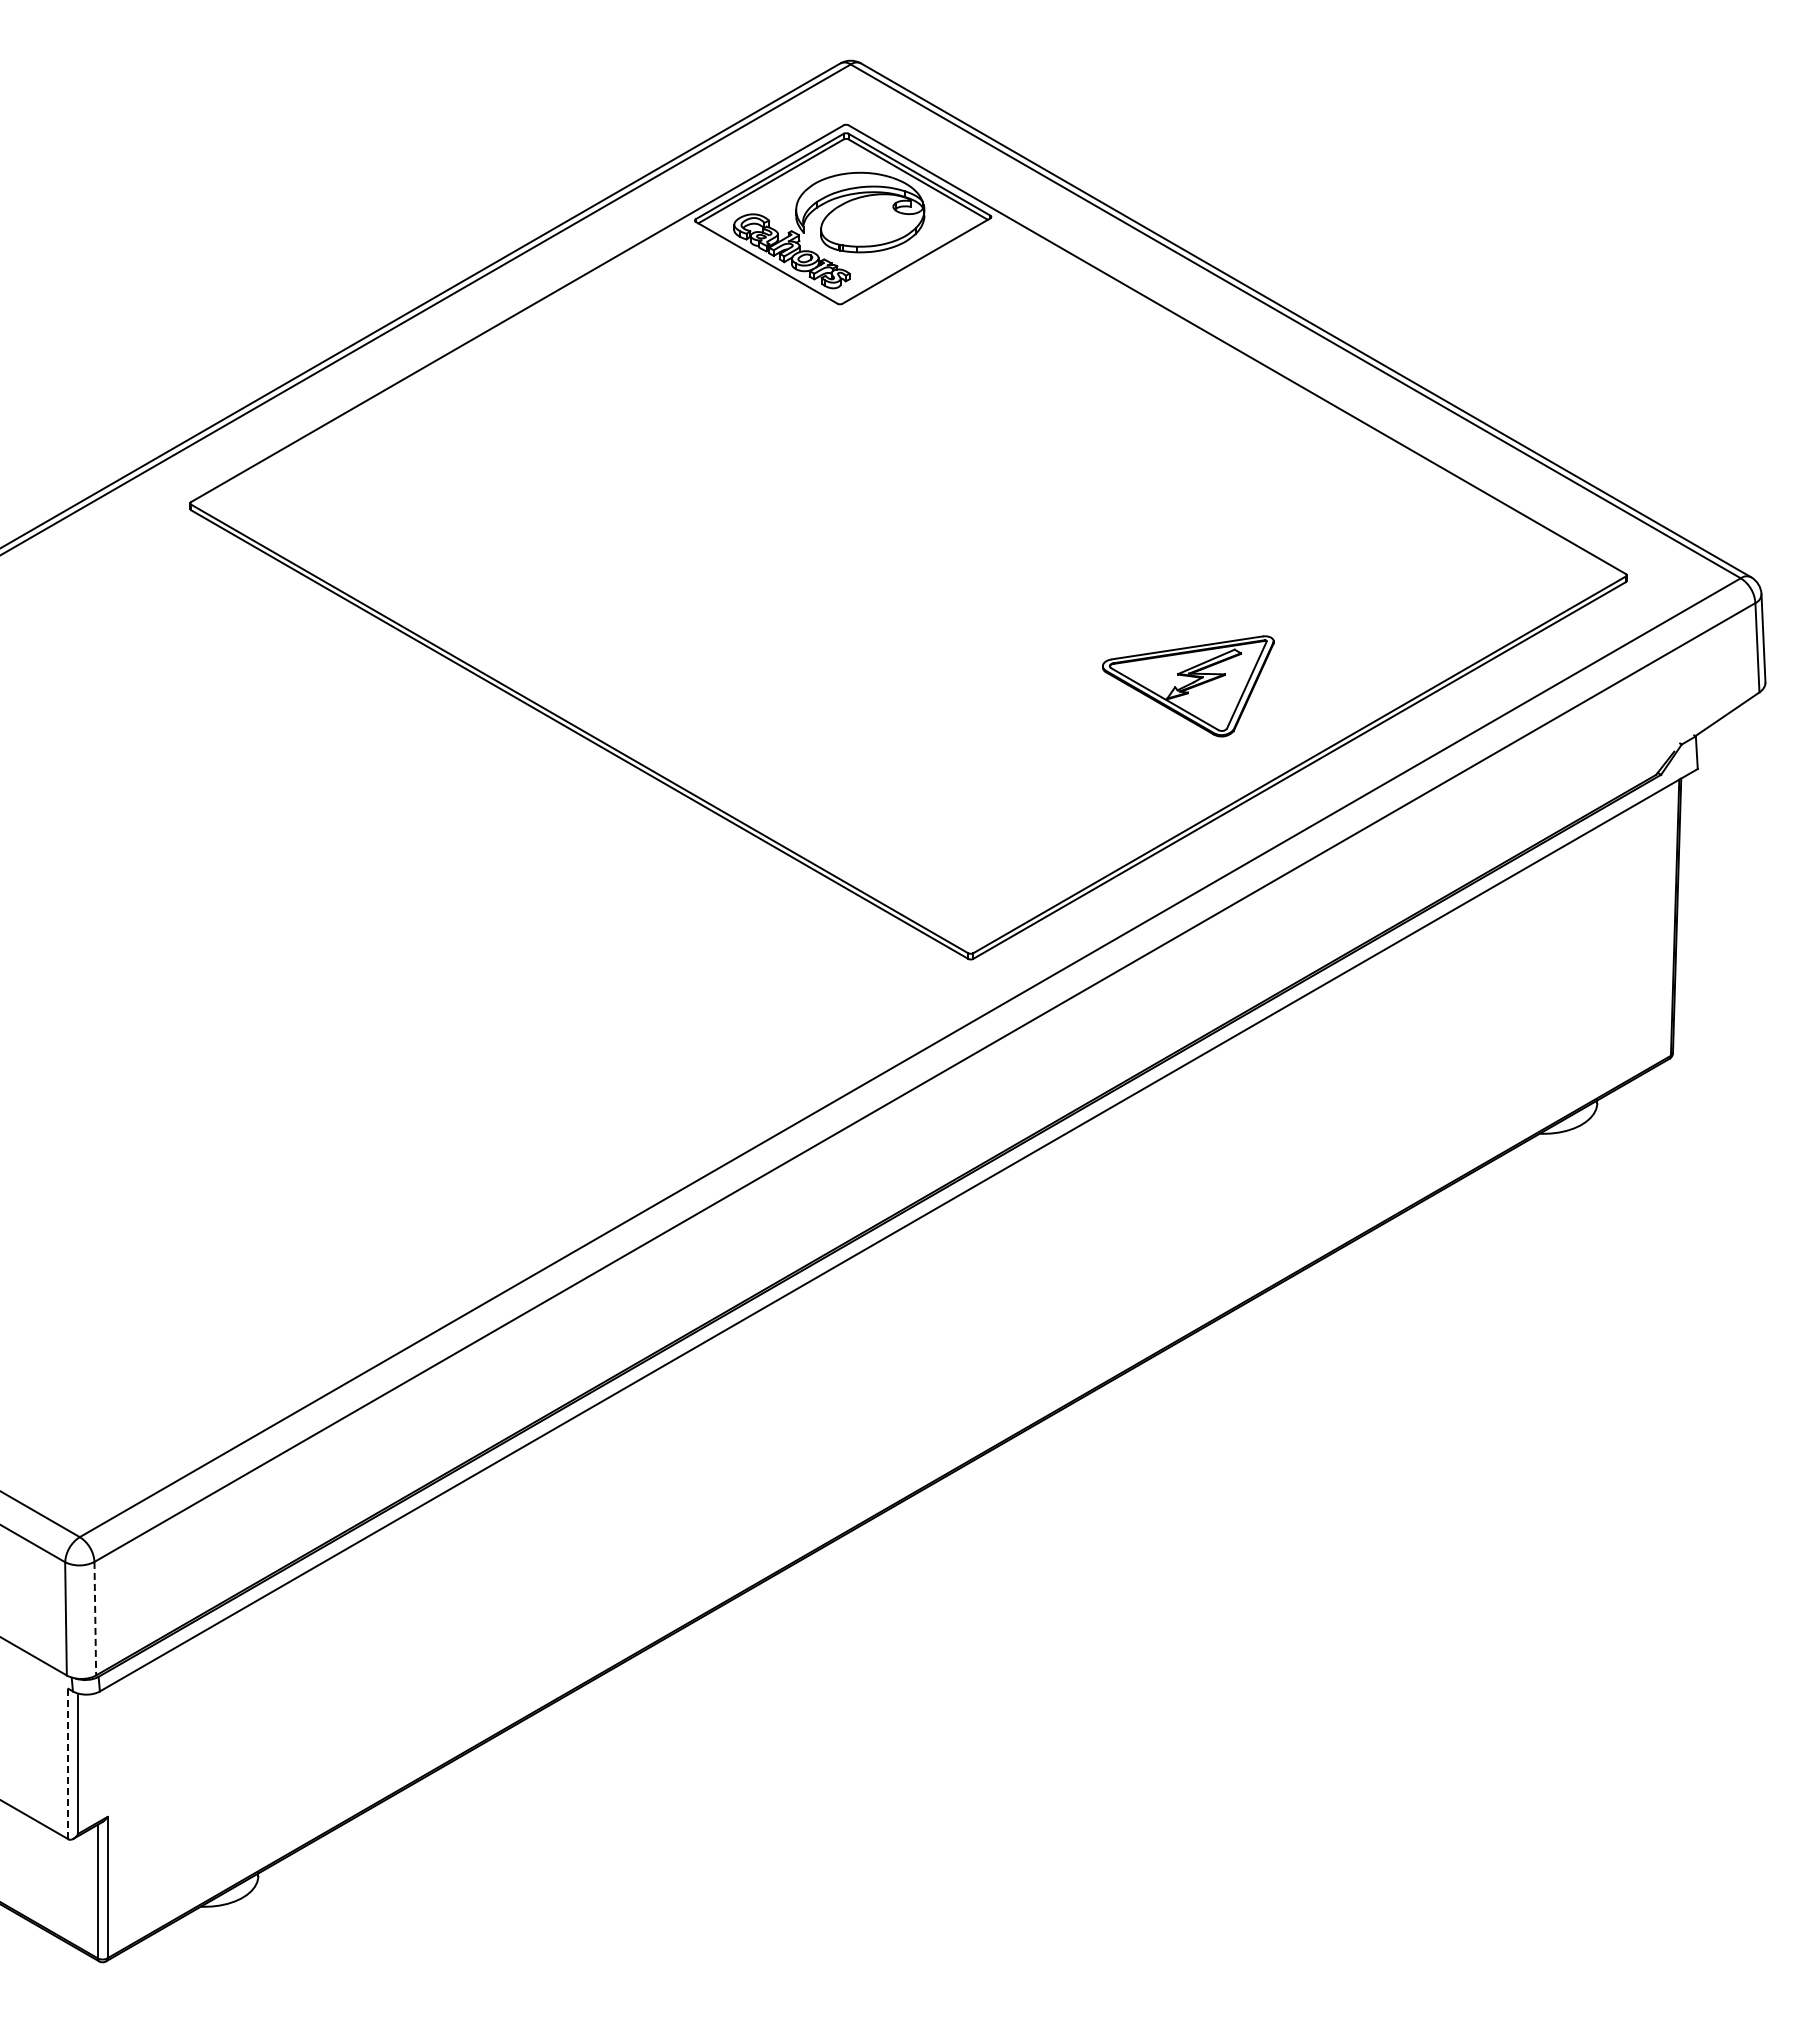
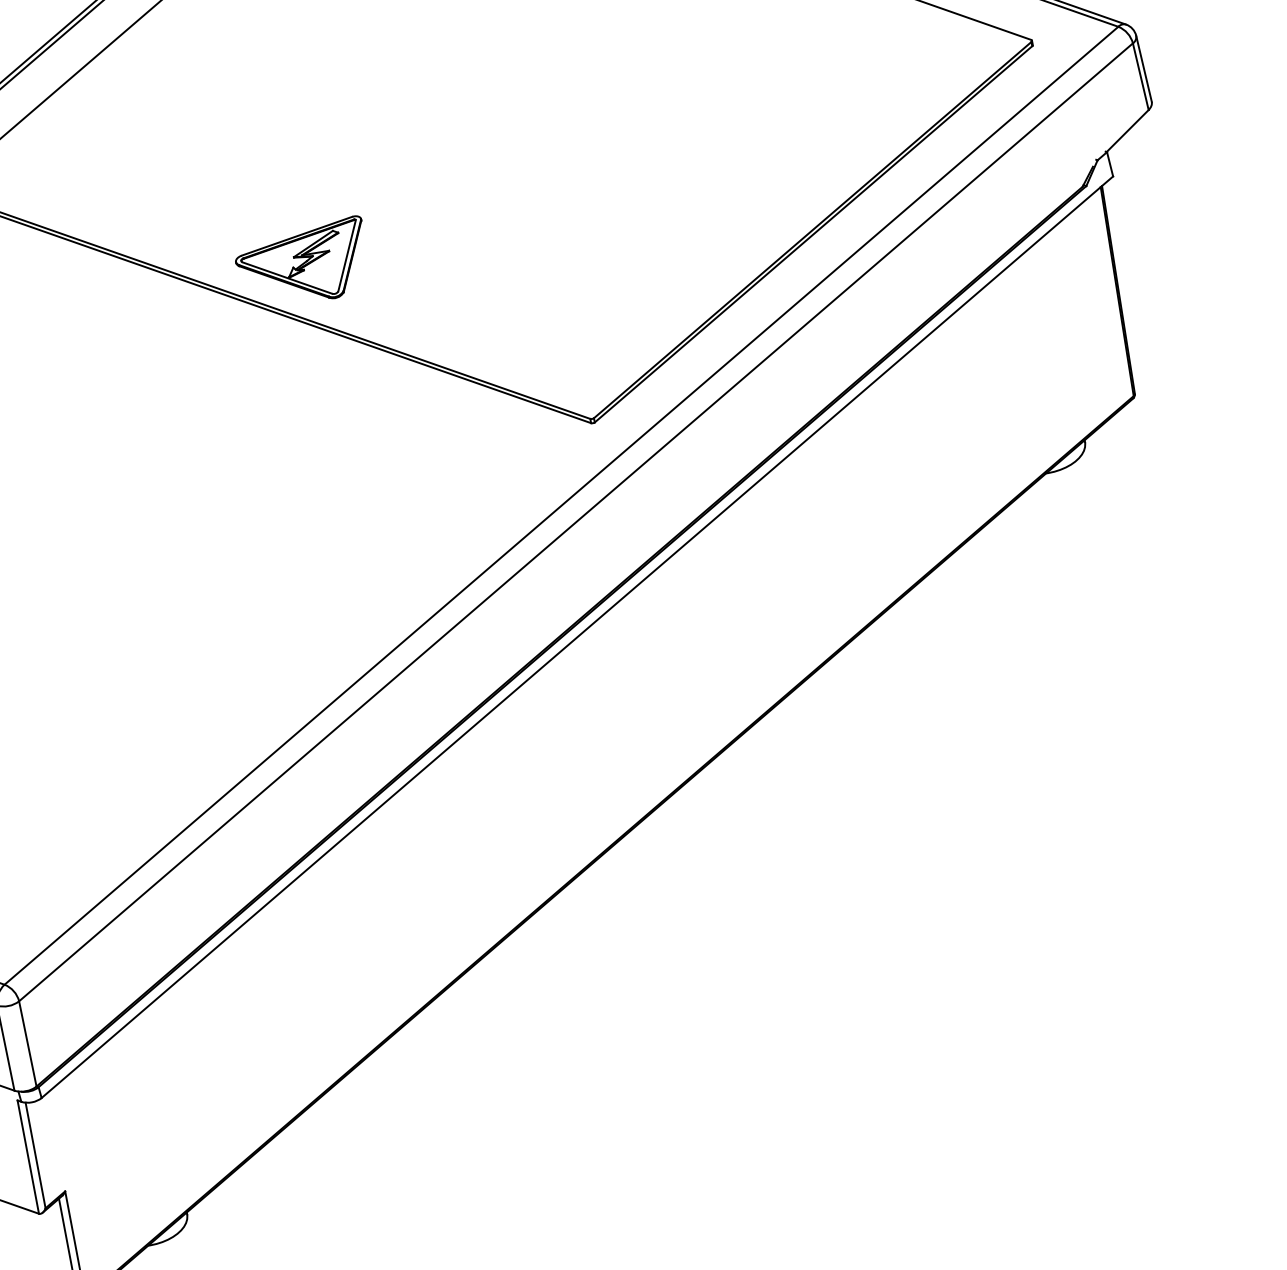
part: (1188, 686) -> (303, 265), moved
line: (95, 1618) -> (27, 1043), dashed -> solid
line: (68, 1763) -> (28, 1156), dashed -> solid

